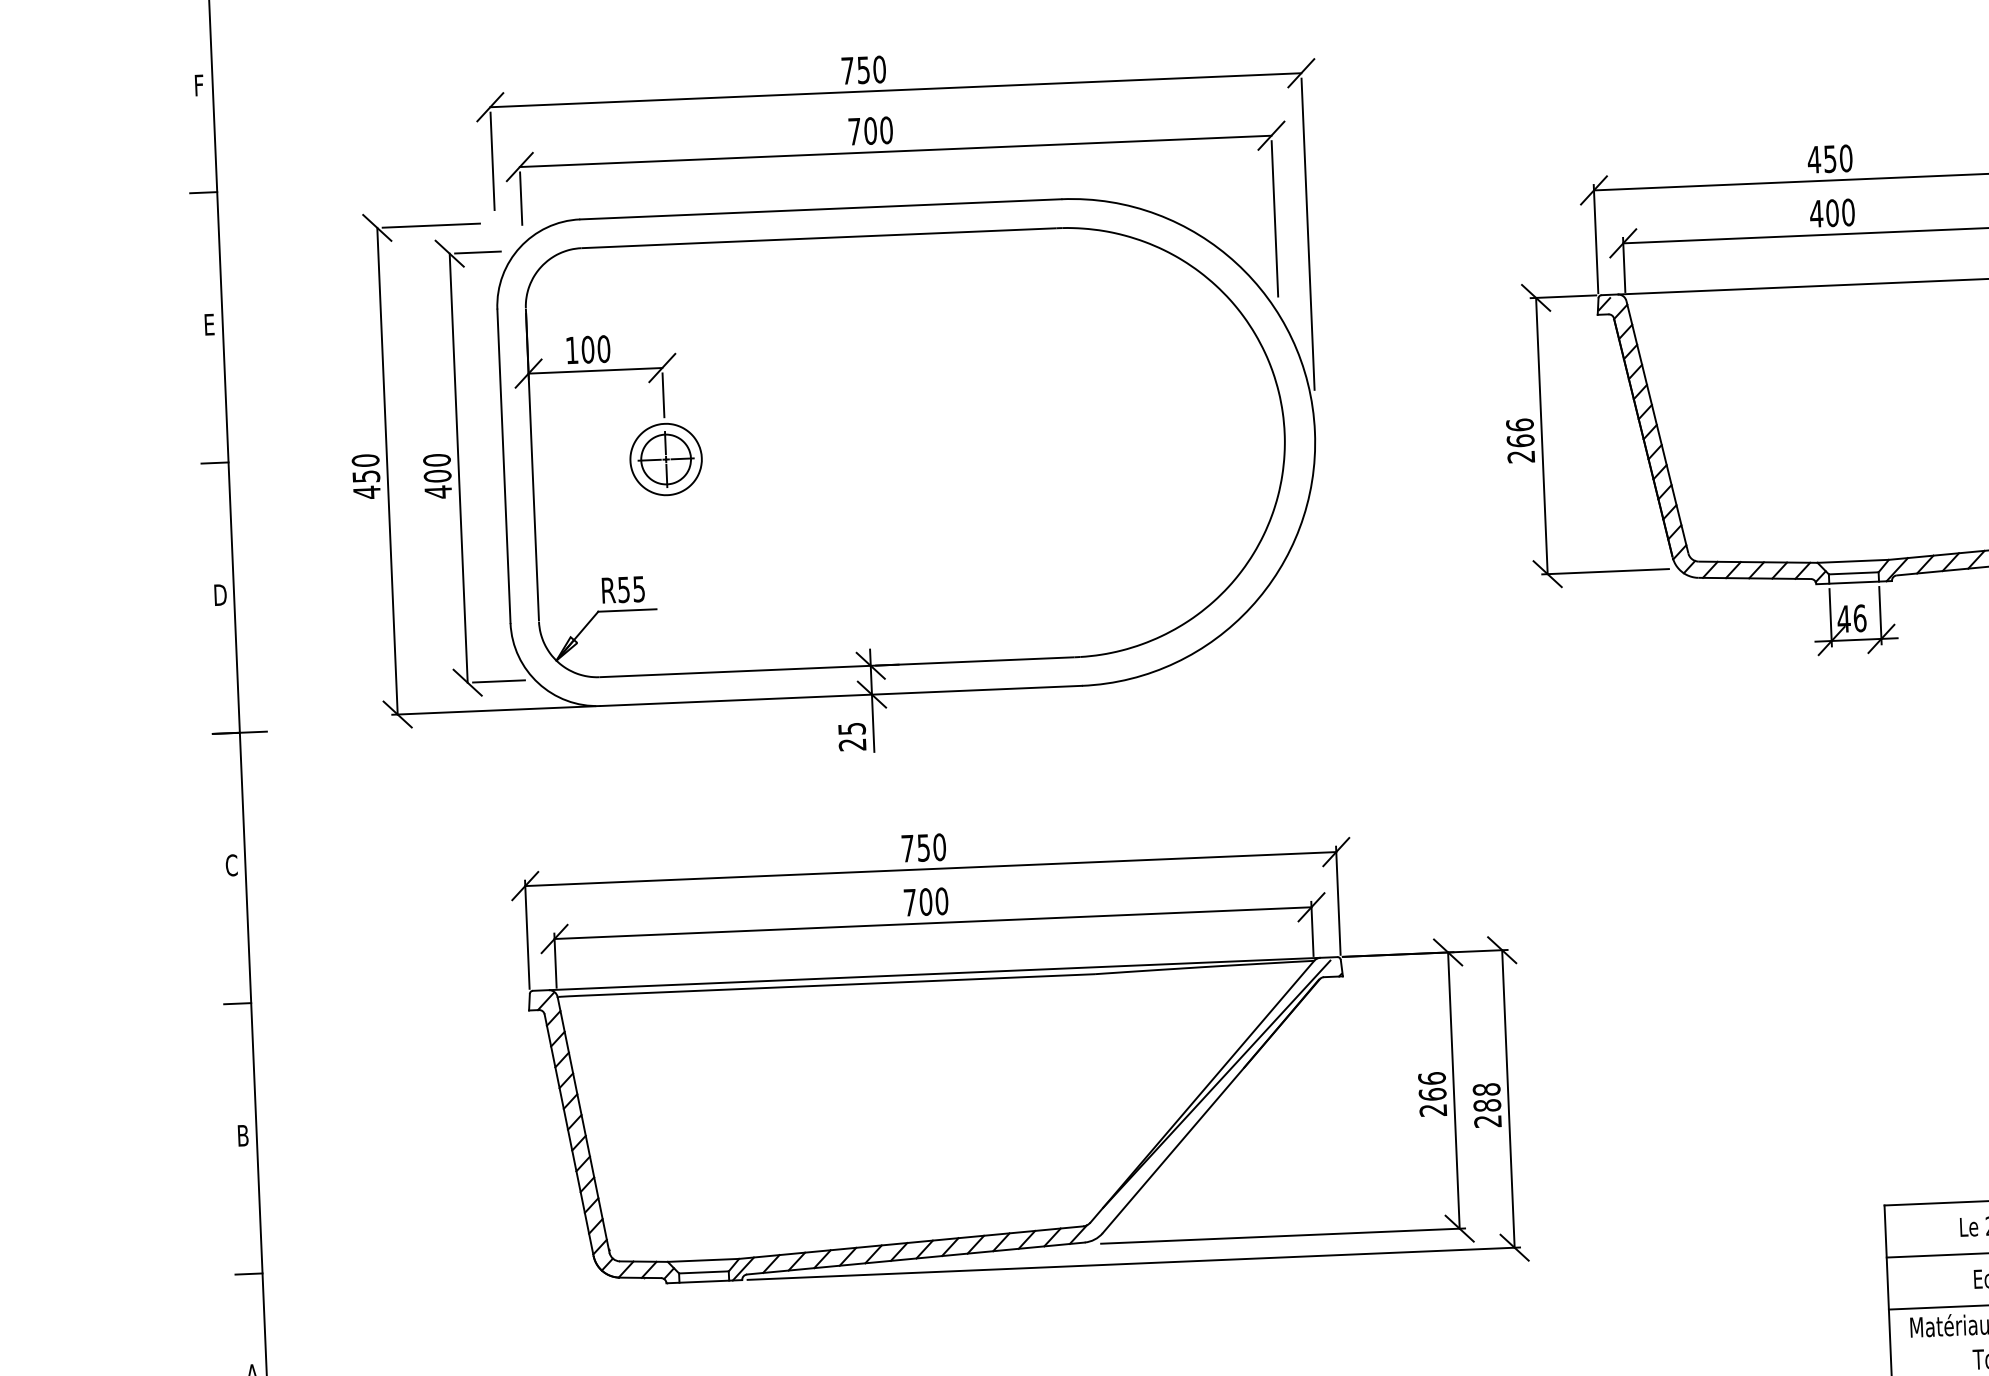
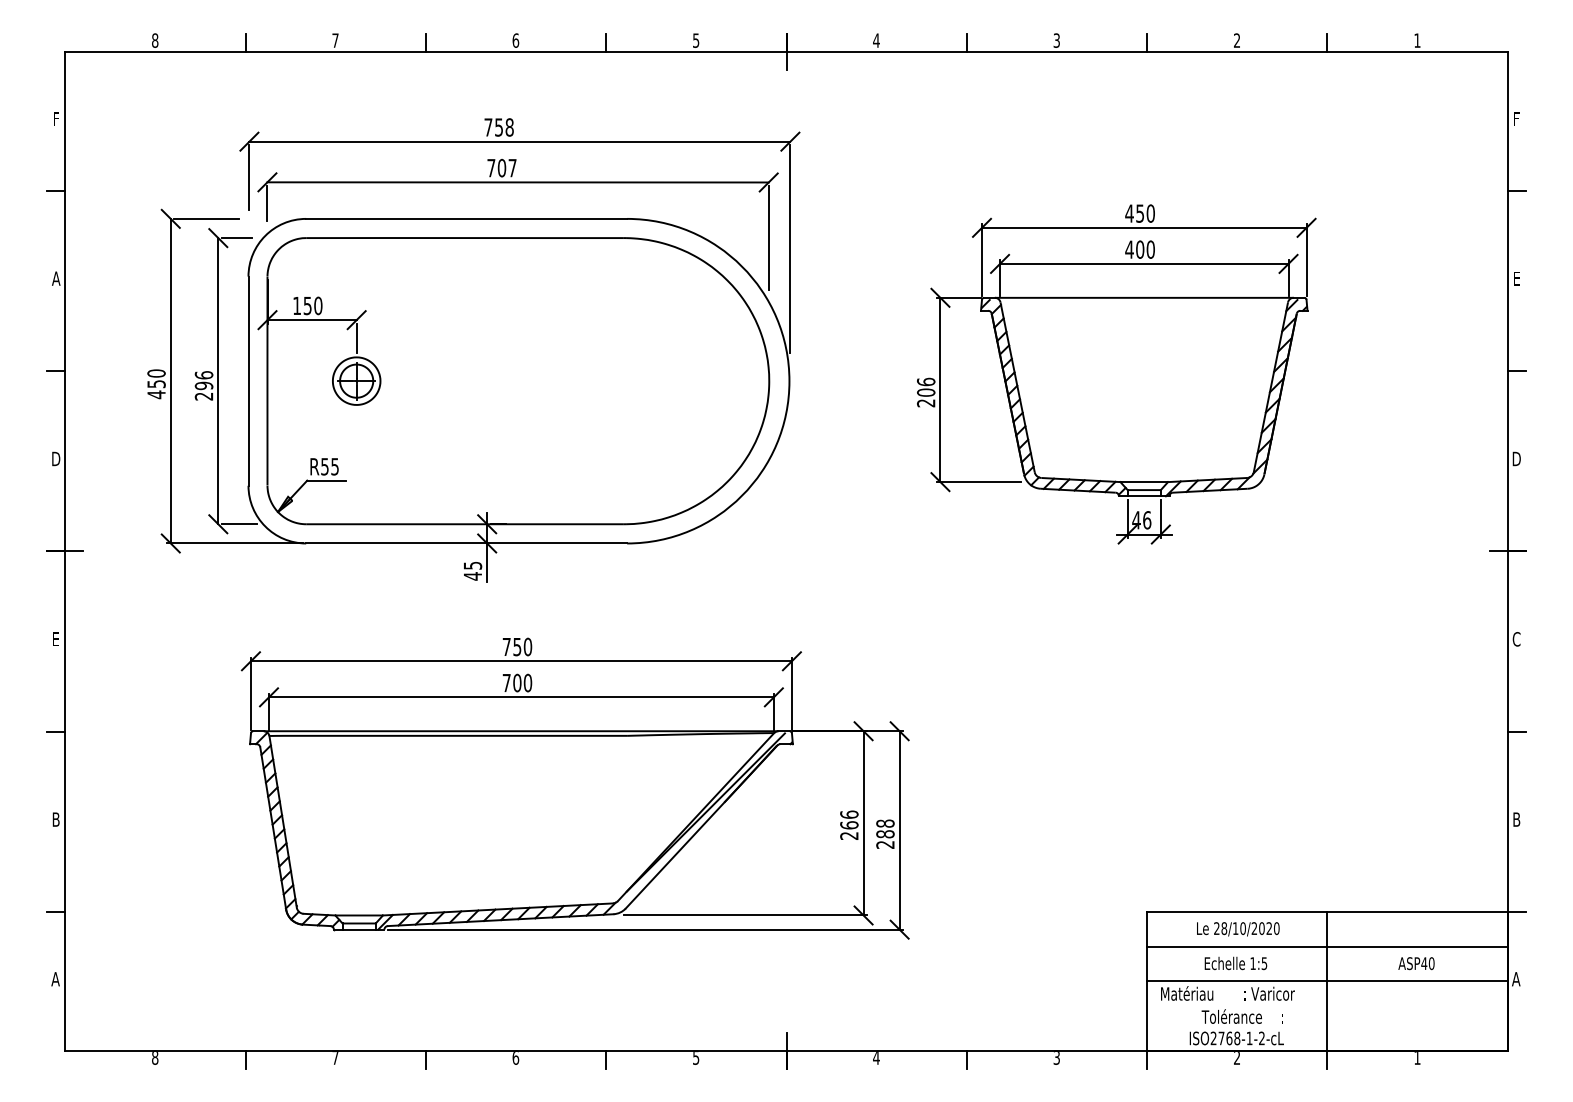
text: (879, 69) -> (509, 127), 750 -> 758
text: (886, 129) -> (512, 167), 700 -> 707
text: (209, 324) -> (56, 278), E -> A
text: (587, 349) -> (307, 305), 100 -> 150
text: (1521, 440) -> (926, 392), 266 -> 206
text: (436, 475) -> (203, 385), 400 -> 296
text: (852, 745) -> (472, 576), 25 -> 45
text: (230, 865) -> (55, 639), C -> E

